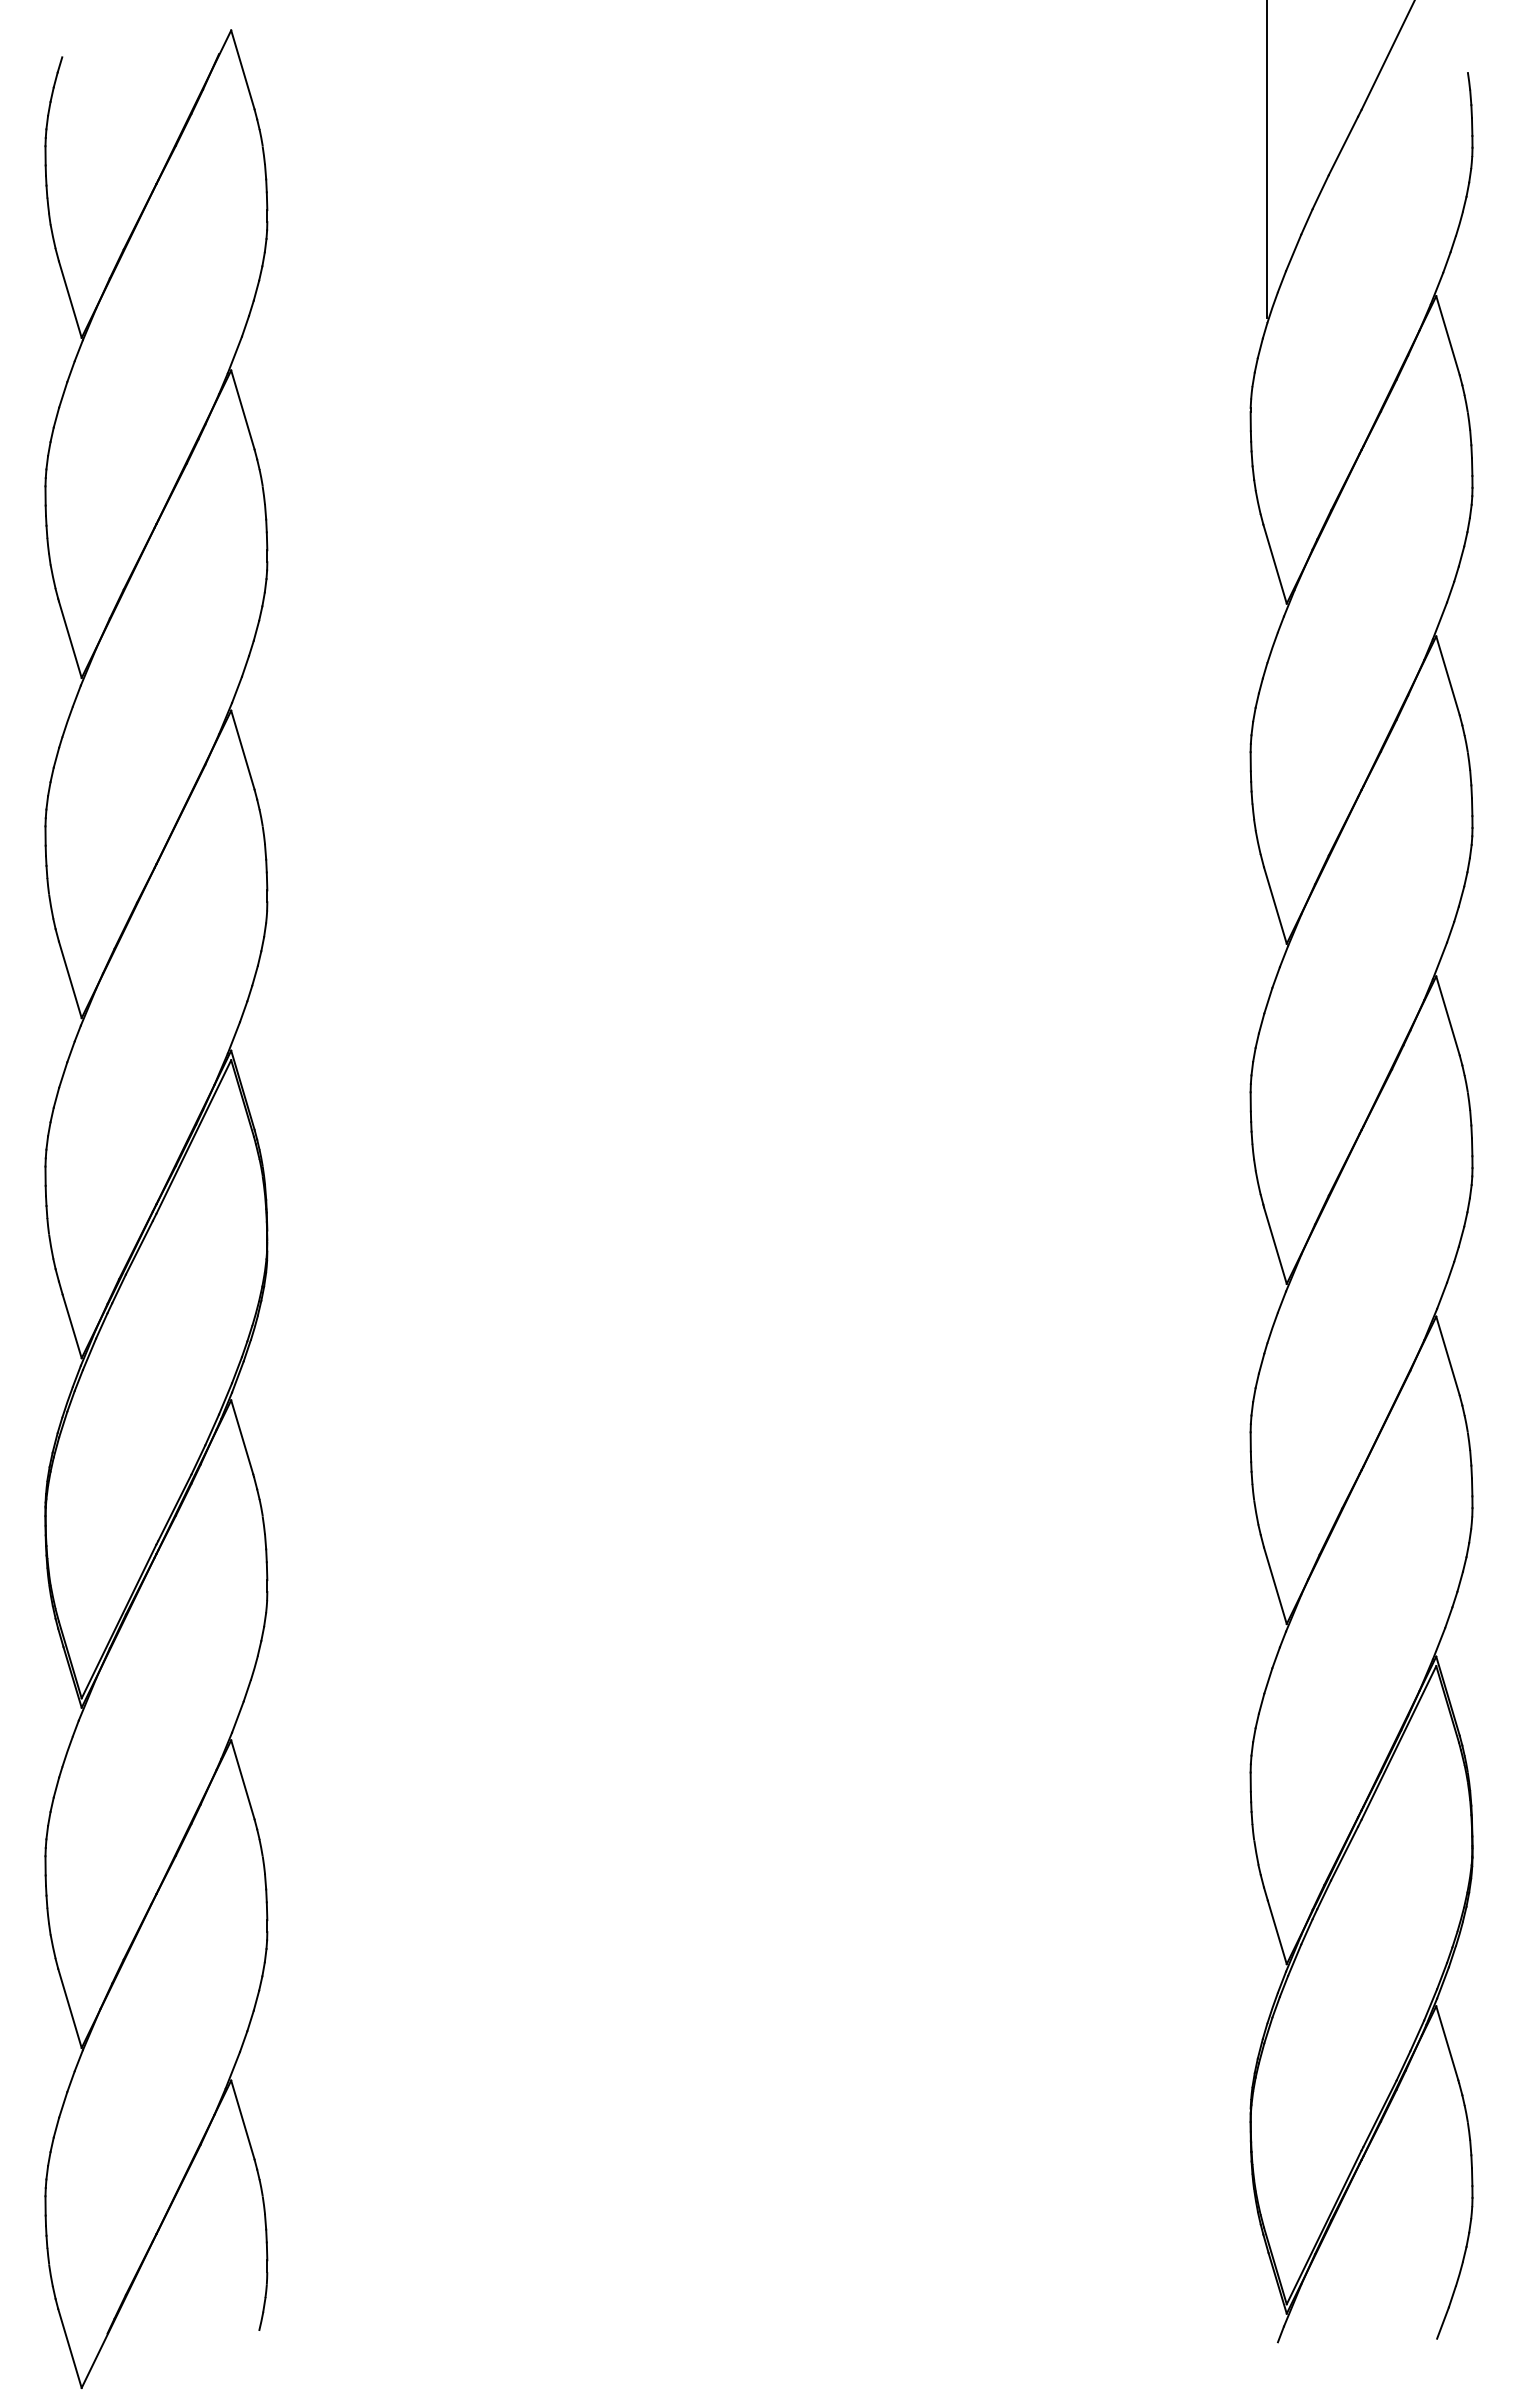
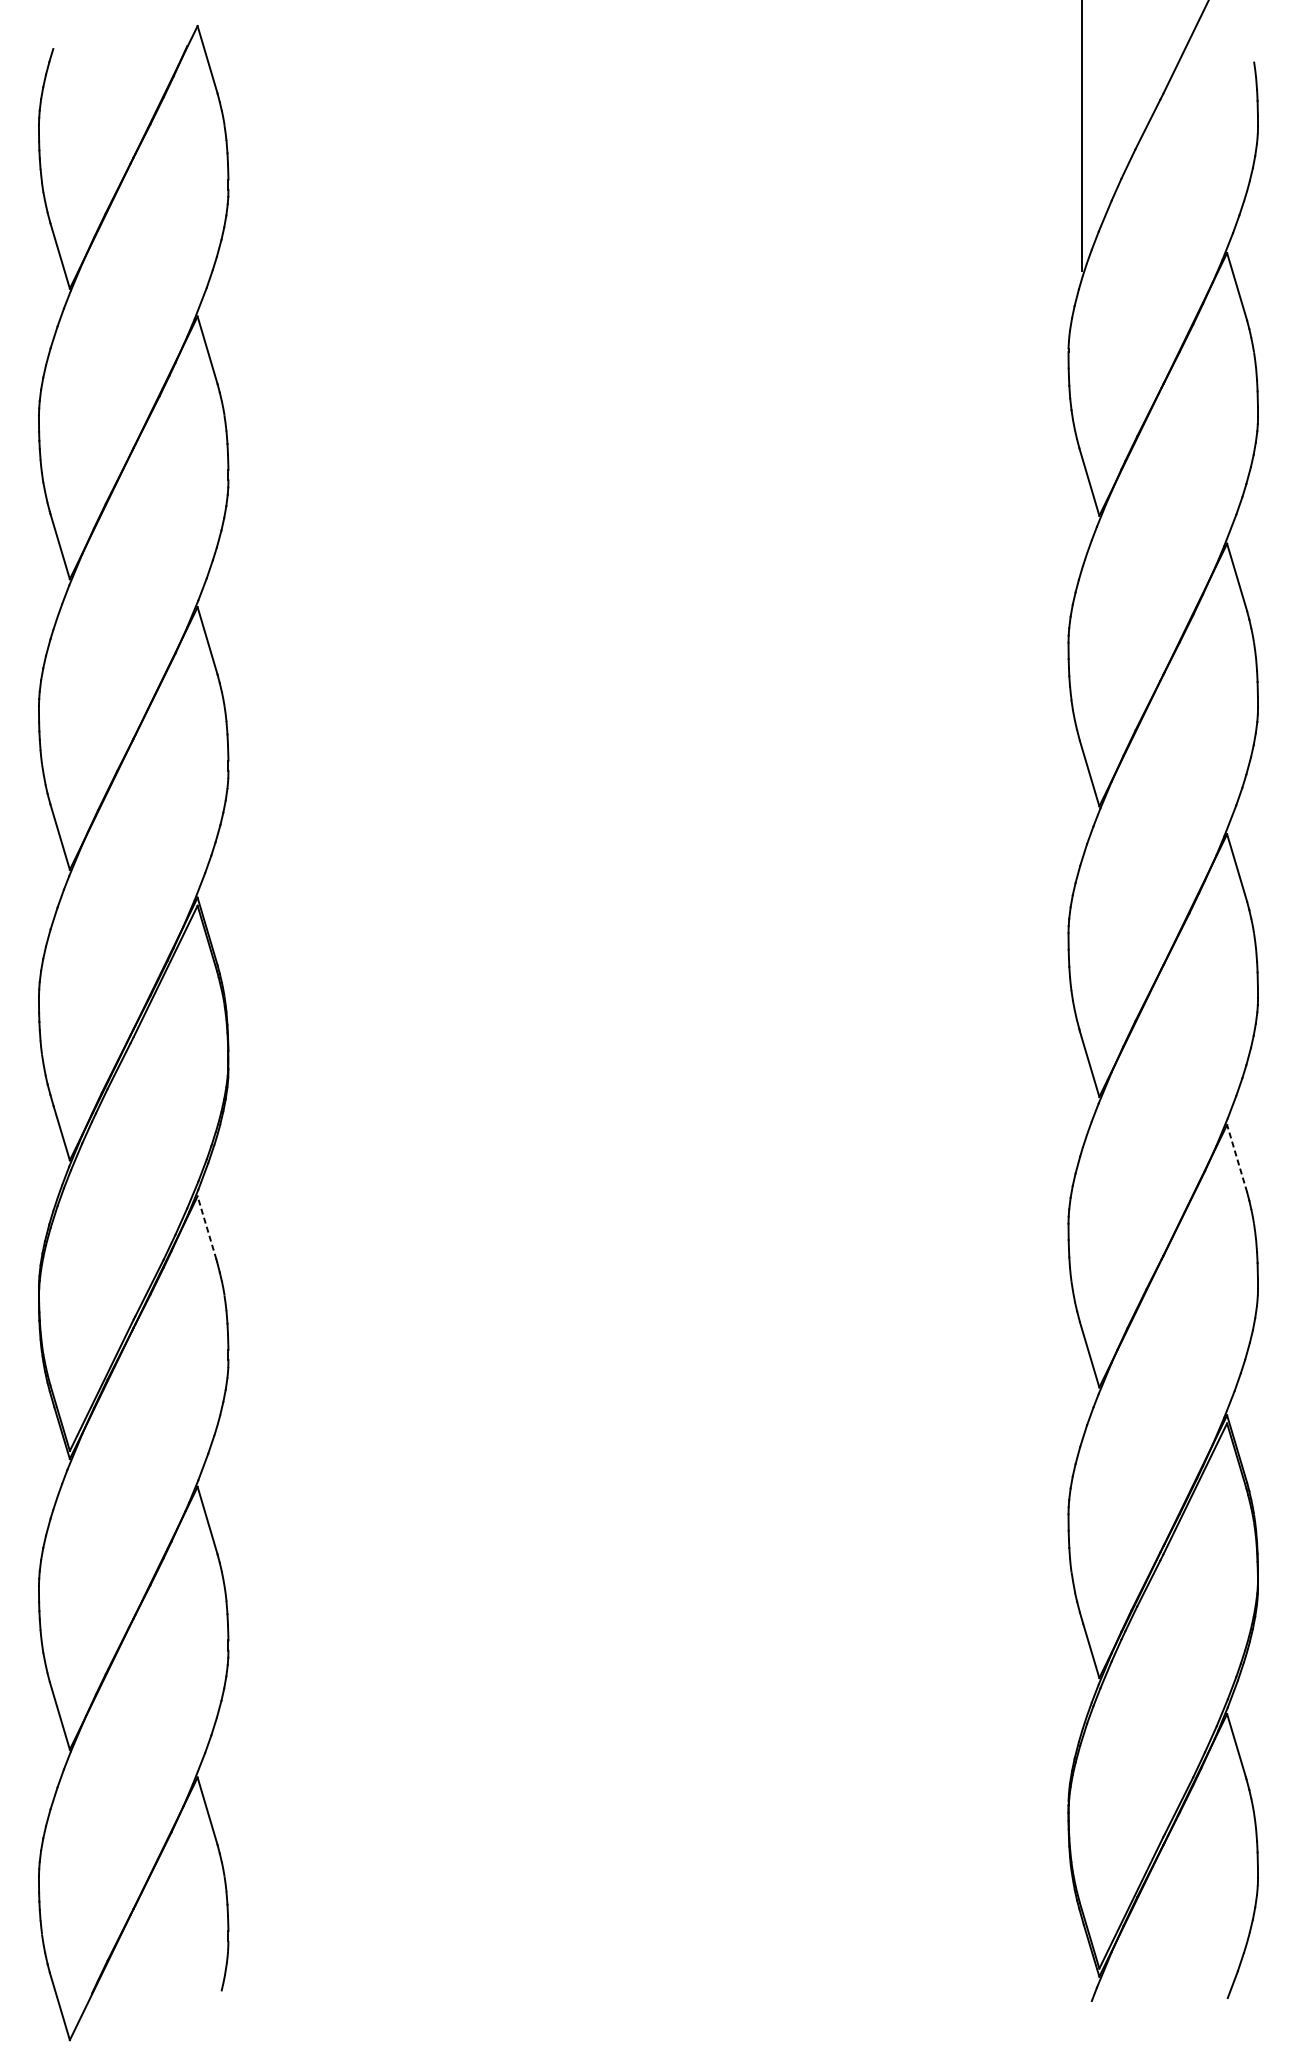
line: (1447, 1355) -> (1236, 1158), solid -> dashed
line: (242, 1437) -> (207, 1228), solid -> dashed

